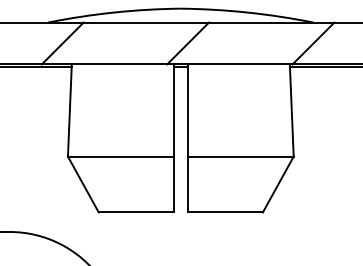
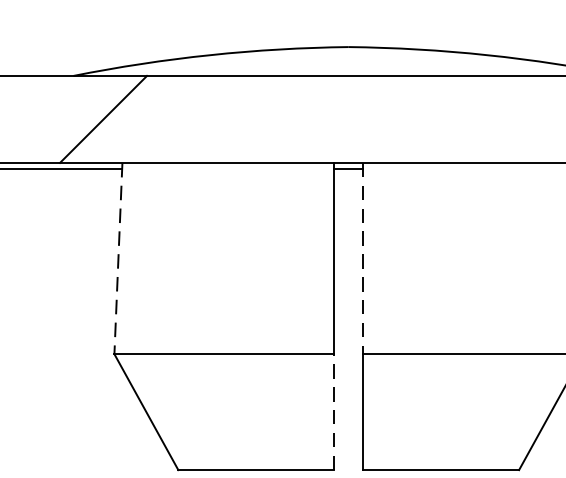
line: (188, 43) -> (364, 119), removed
line: (69, 111) -> (117, 260), solid -> dashed
line: (187, 111) -> (362, 260), solid -> dashed
line: (173, 184) -> (333, 412), solid -> dashed

